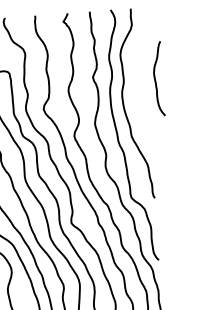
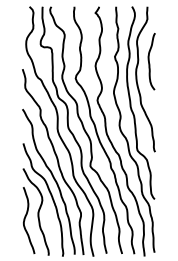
curve: (155, 78) -> (149, 61), moved

